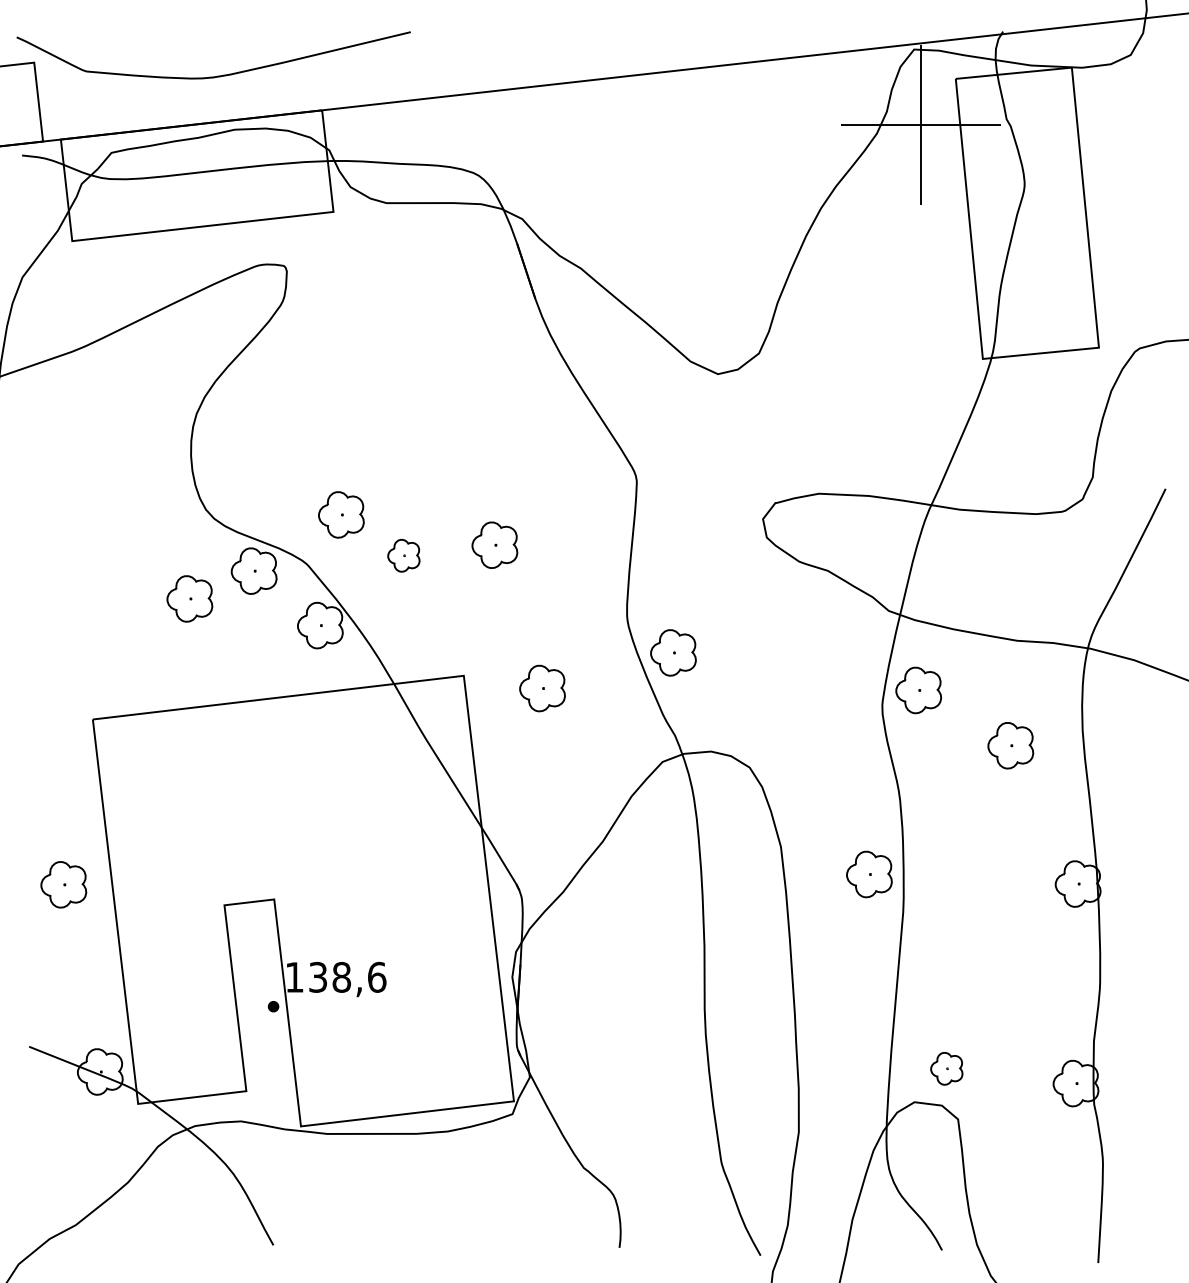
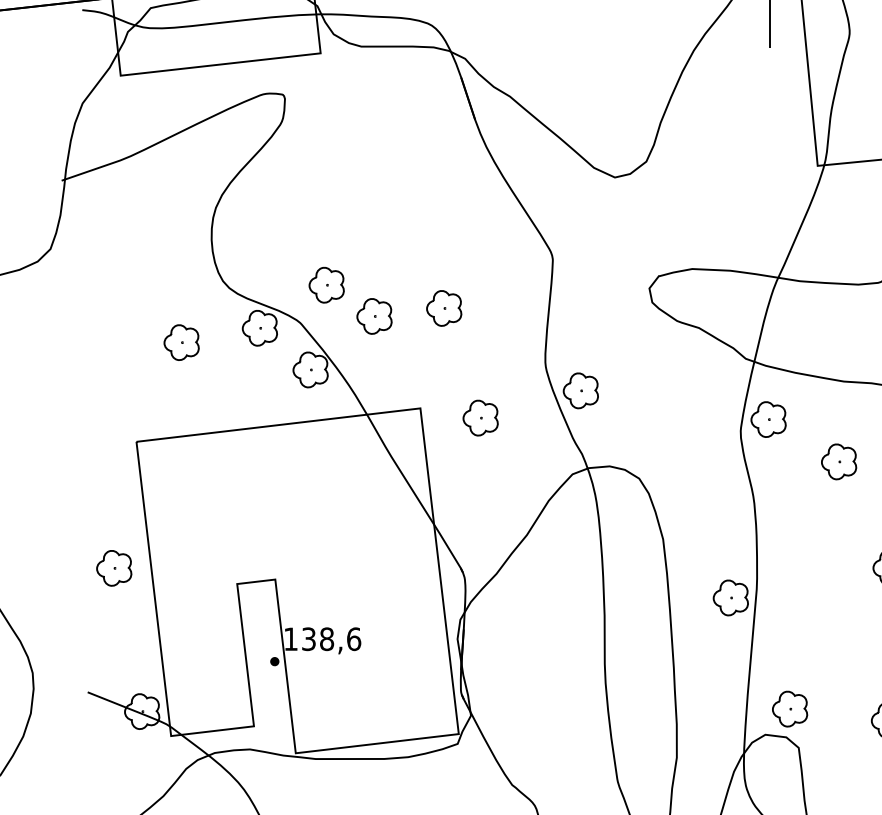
part: (403, 555) -> (374, 316), size x1.43
part: (189, 598) -> (181, 342), moved
part: (869, 874) -> (730, 597), moved
part: (946, 1068) -> (789, 708), size x1.43

